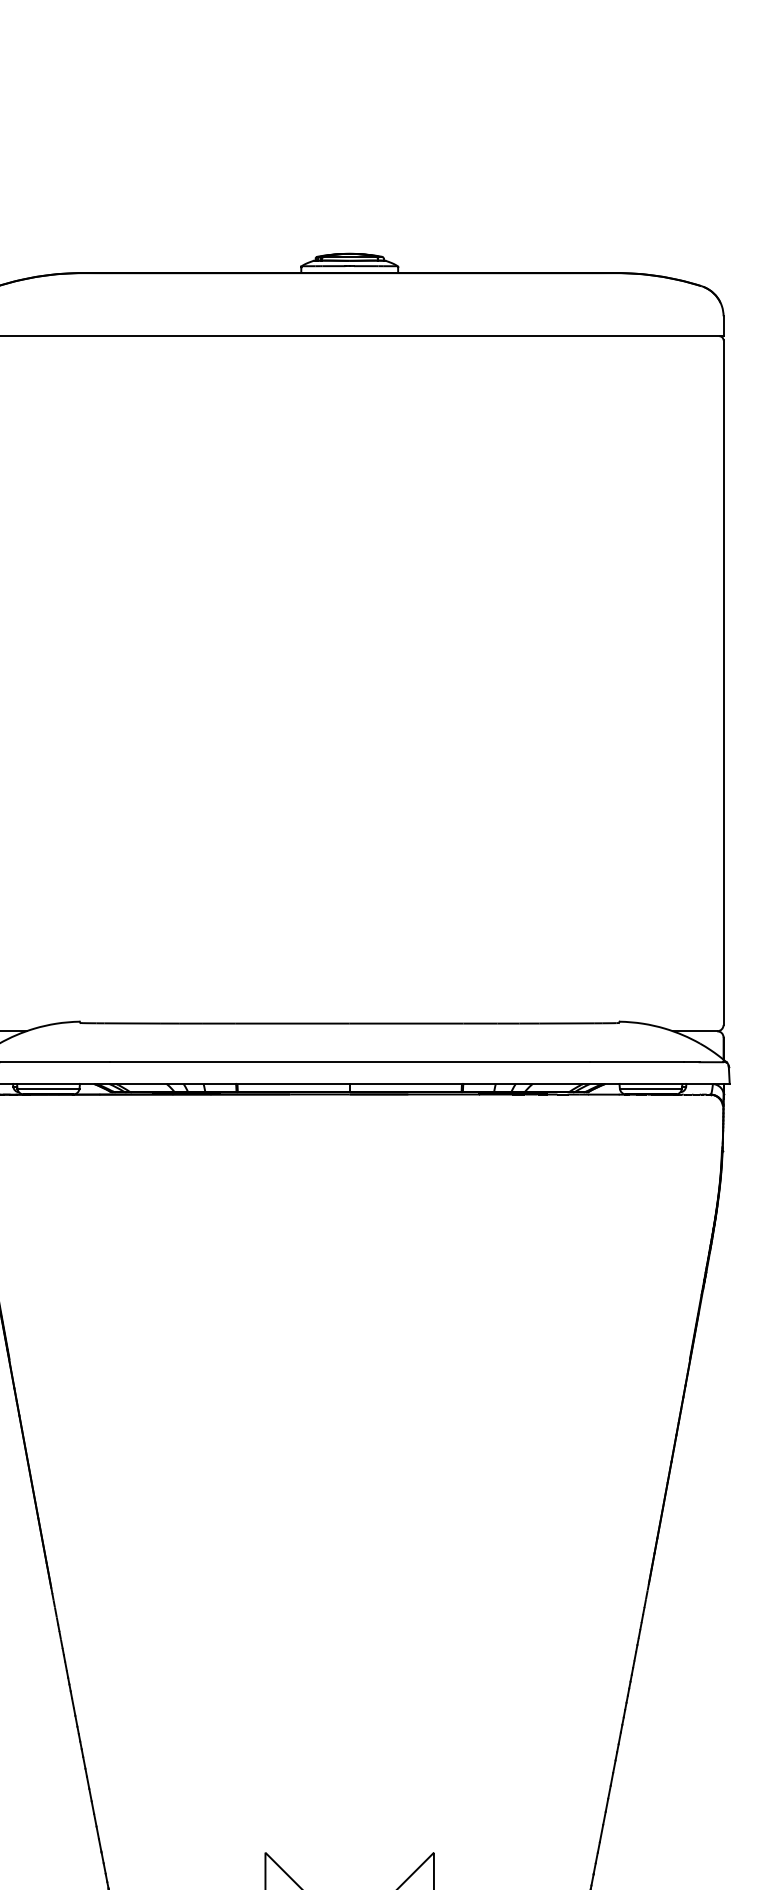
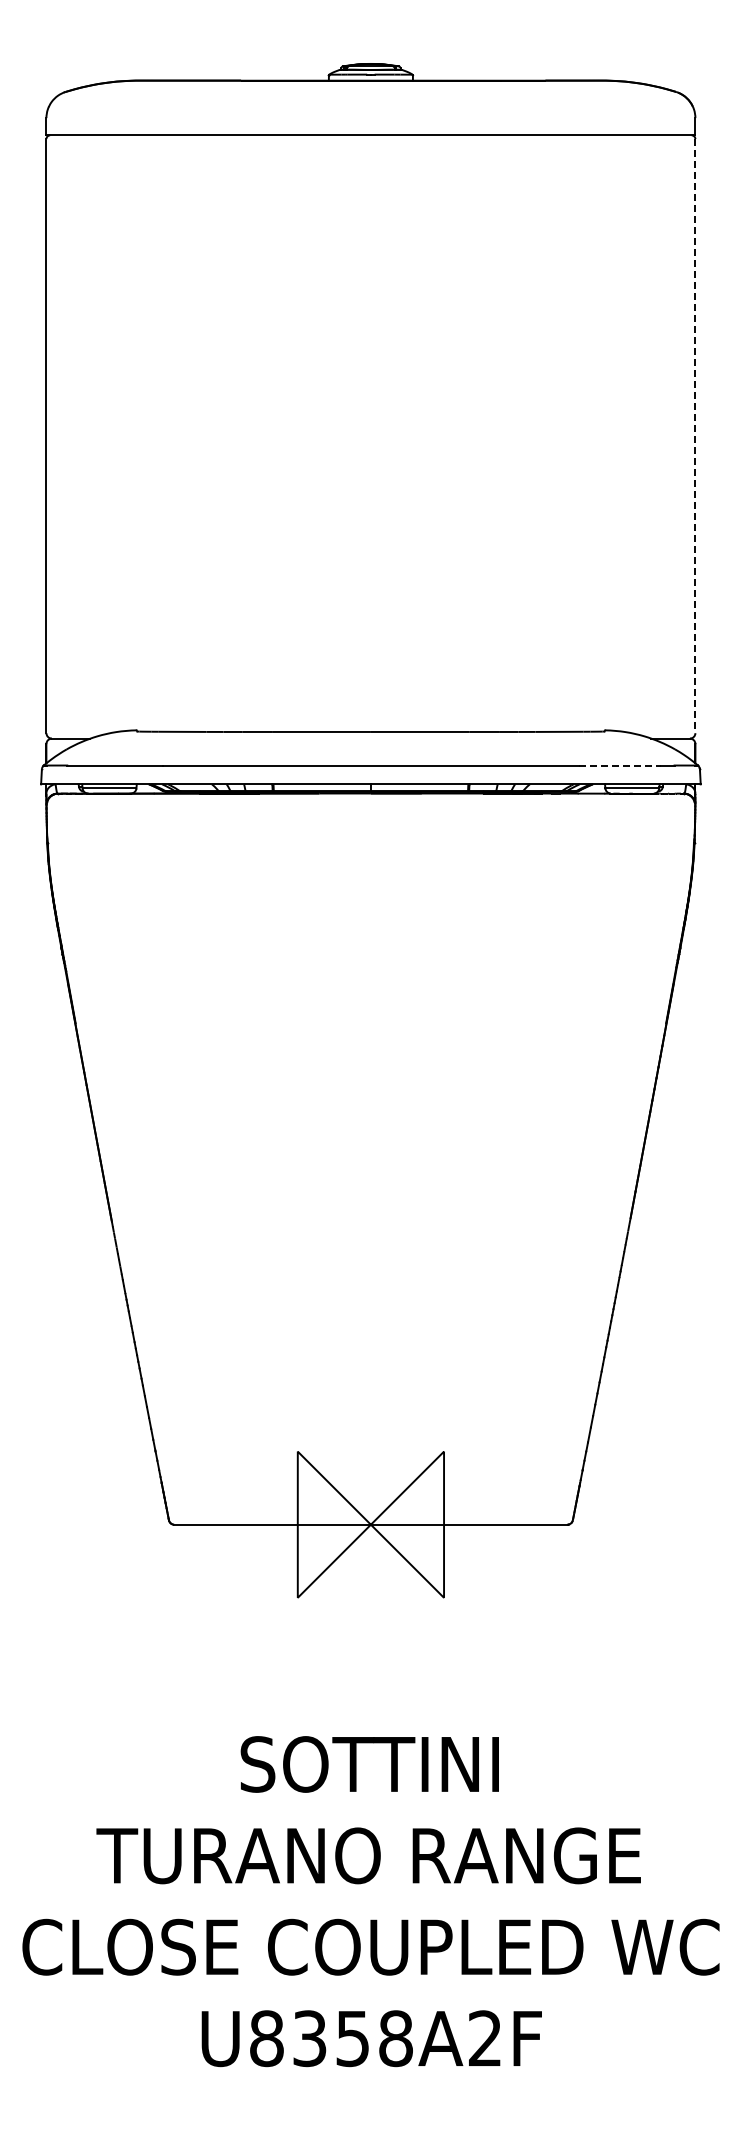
line: (723, 683) -> (695, 436), solid -> dashed
line: (636, 1062) -> (619, 765), solid -> dashed

